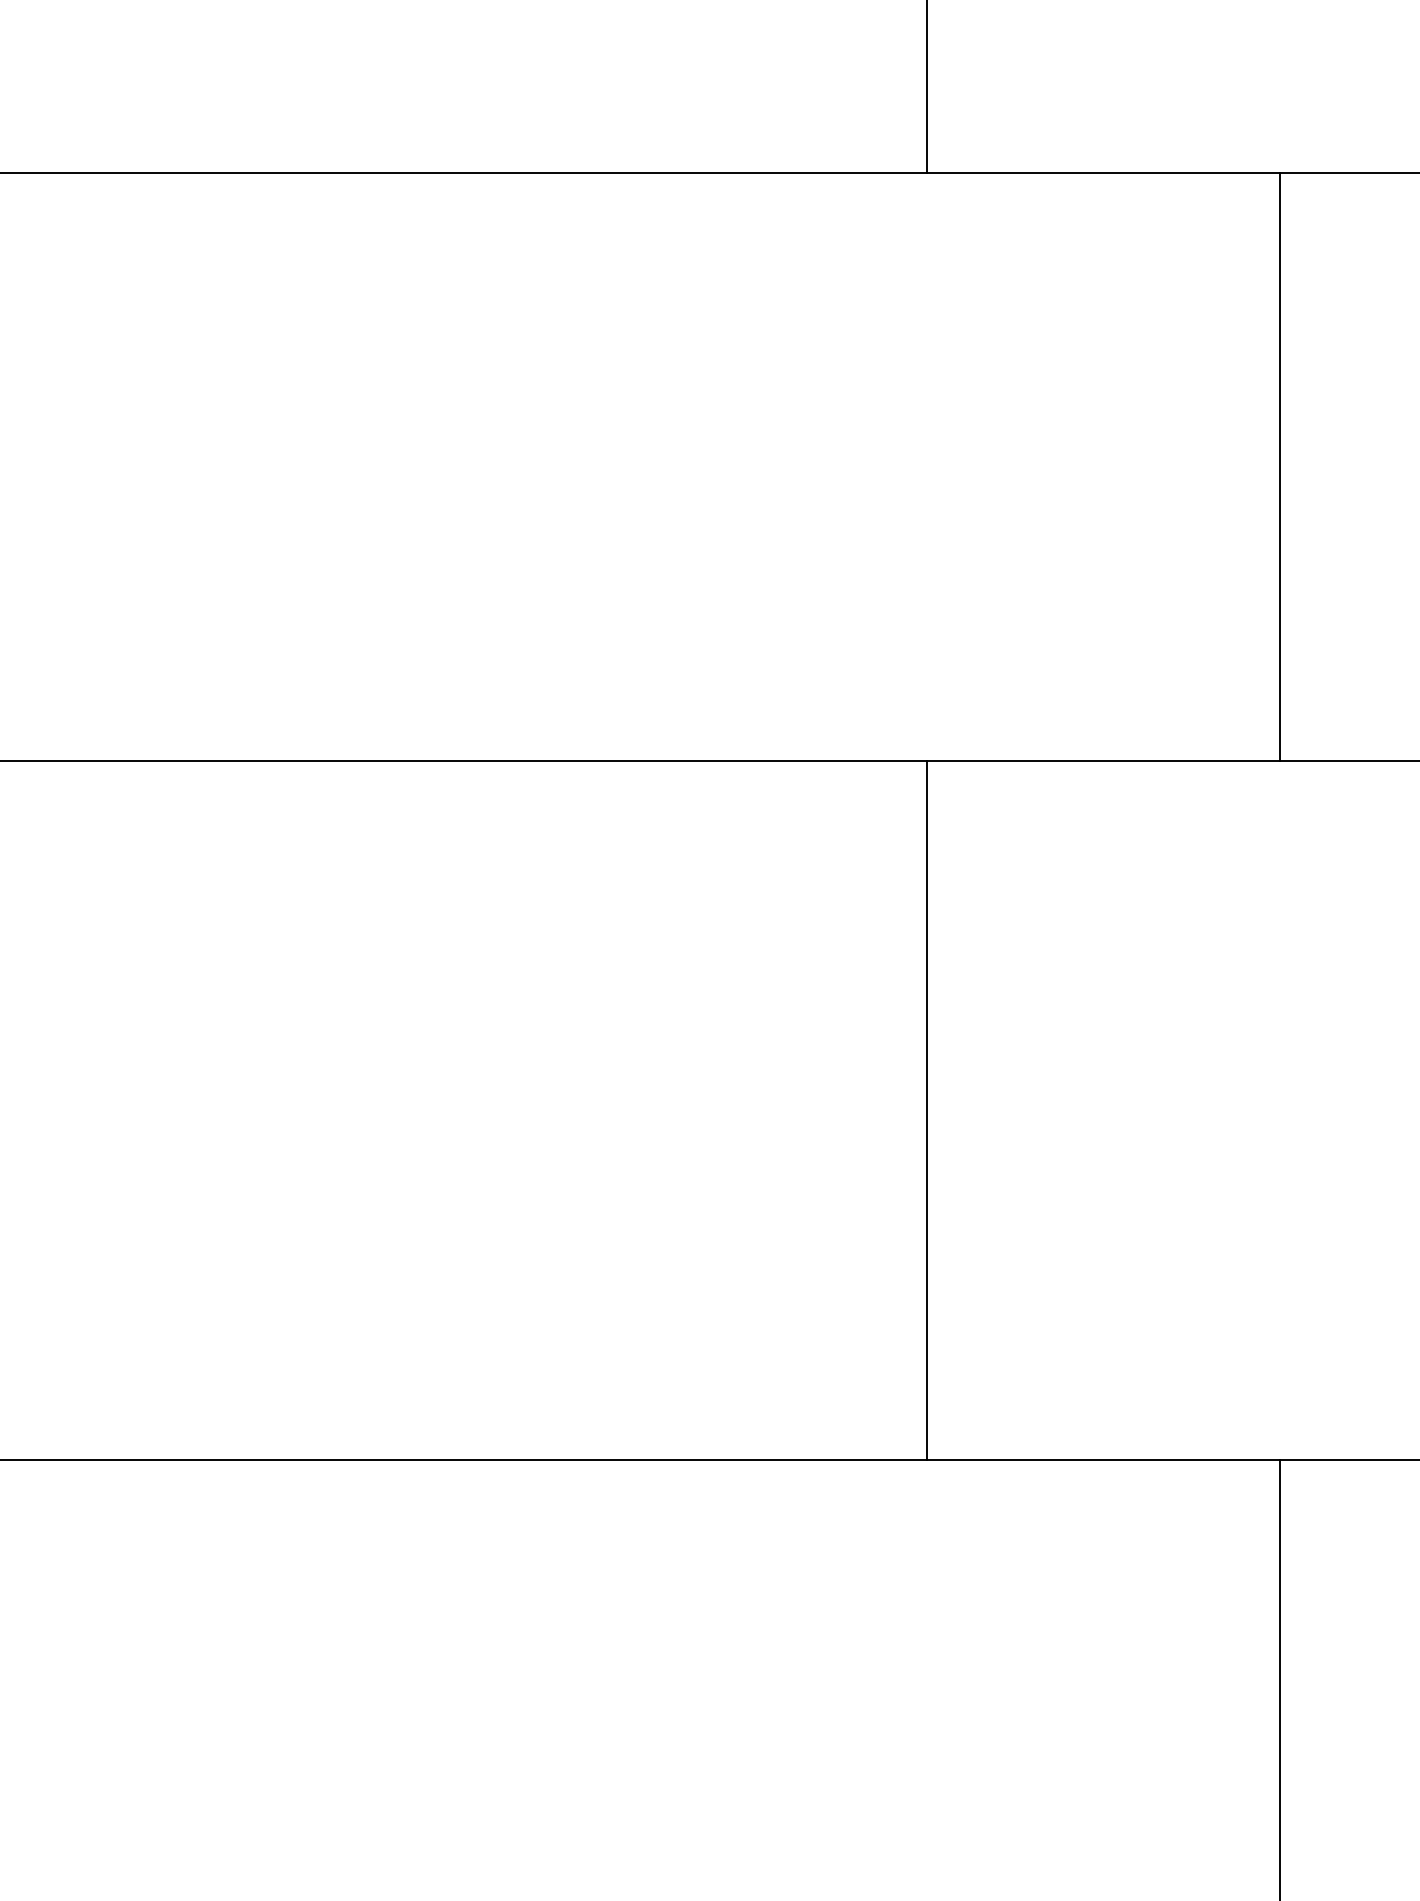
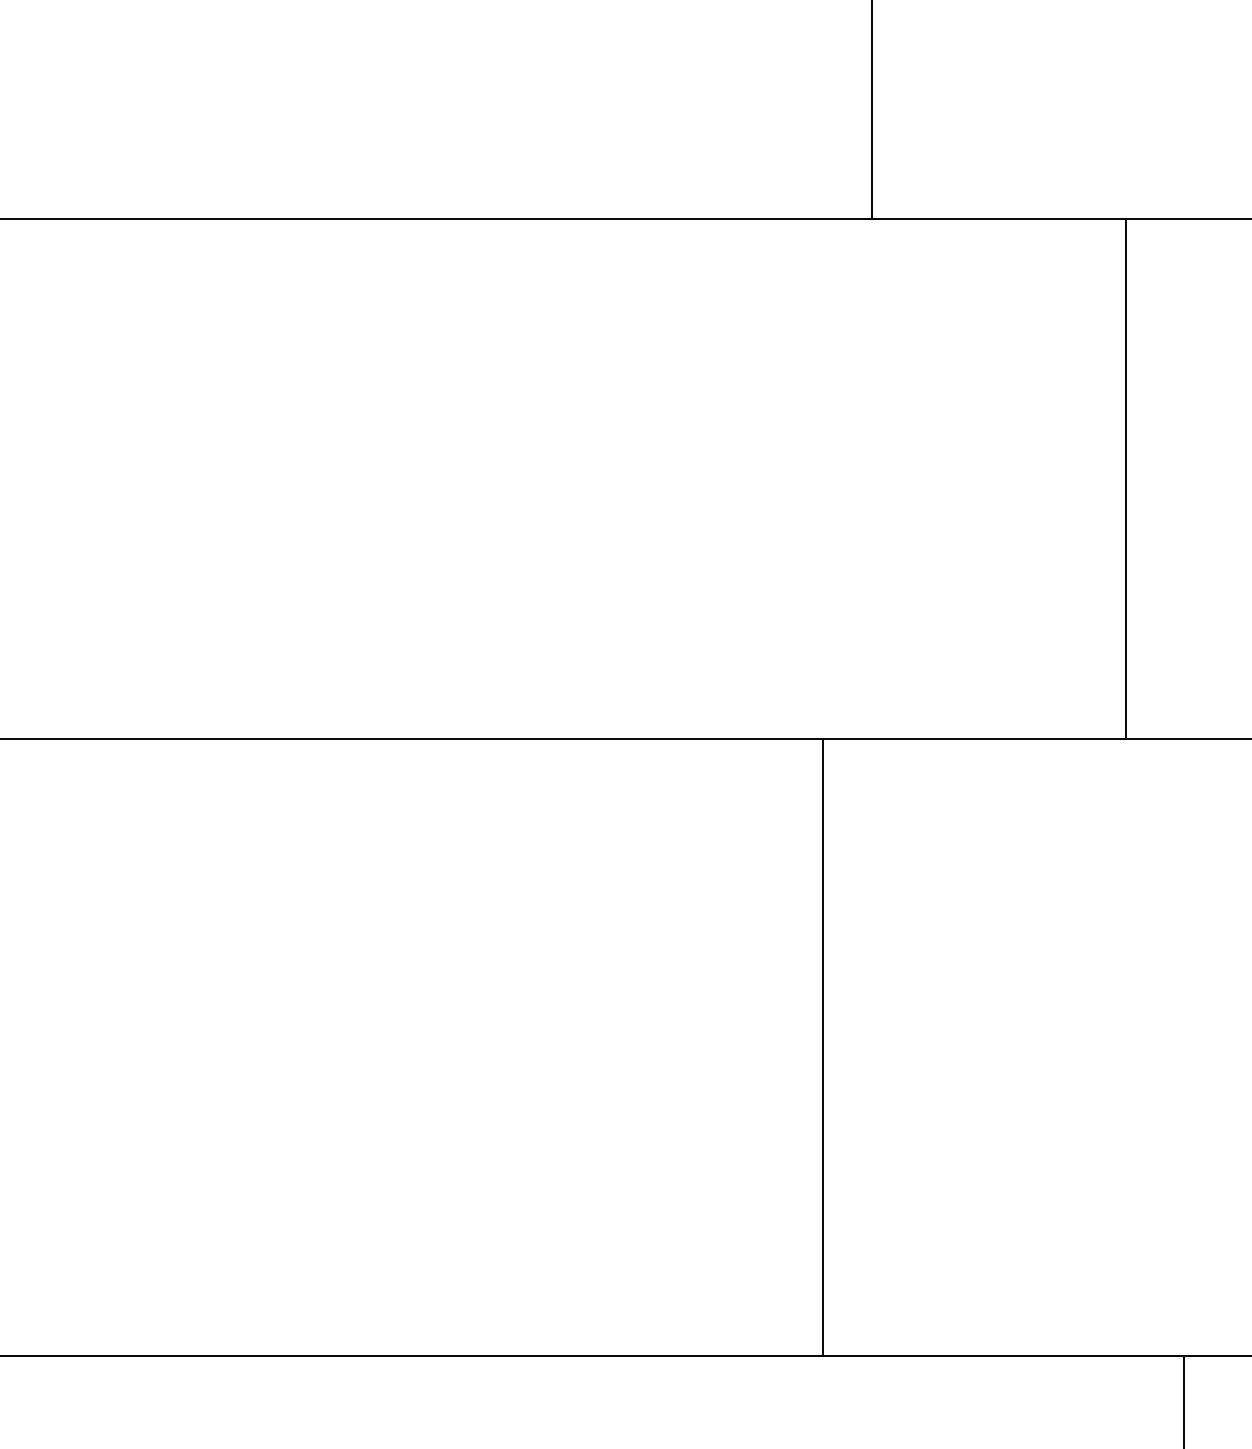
line: (1280, 467) -> (1126, 479), moved
line: (927, 1110) -> (823, 1047), moved

